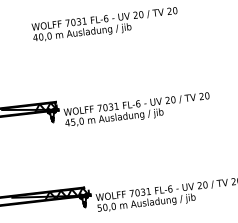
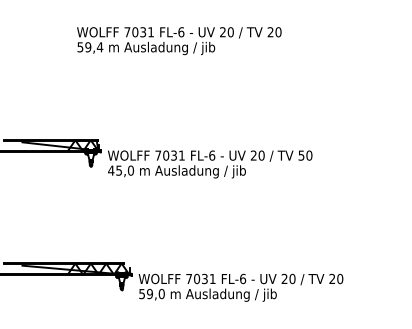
text: (42, 37) -> (90, 47), 40,0 -> 59,4
text: (201, 96) -> (301, 155), 20 -> 50
text: (105, 207) -> (149, 294), 50,0 -> 59,0

